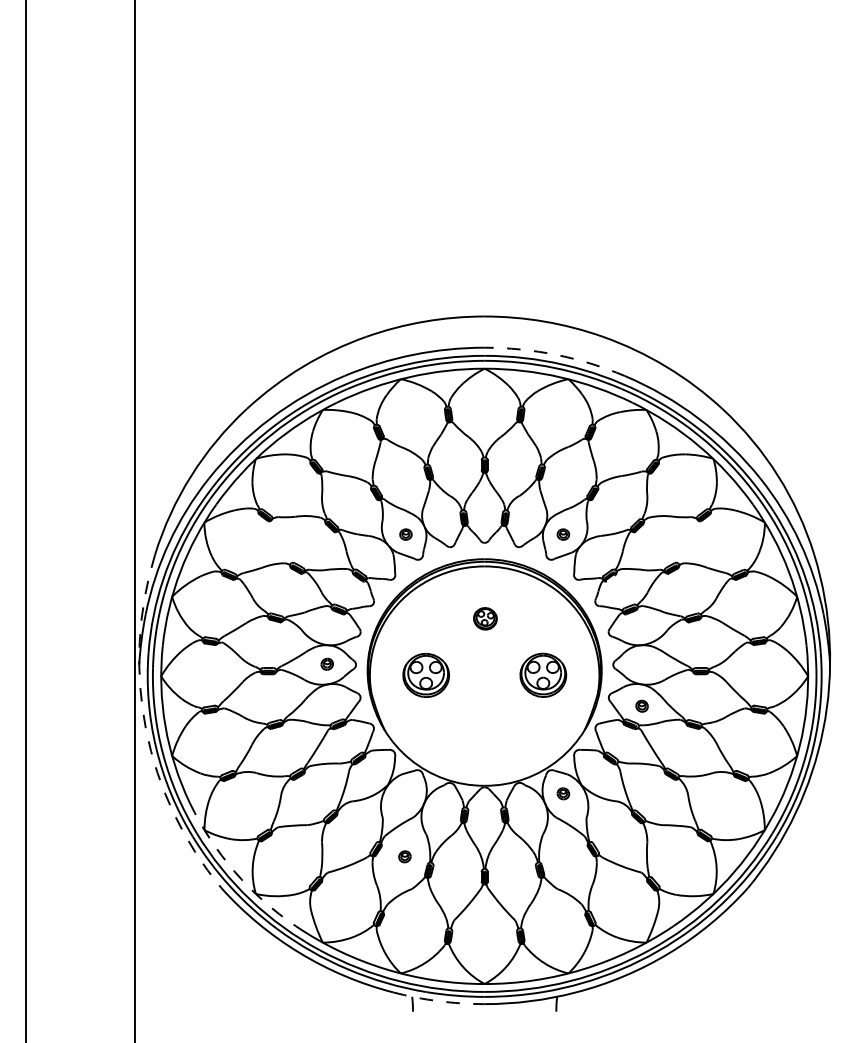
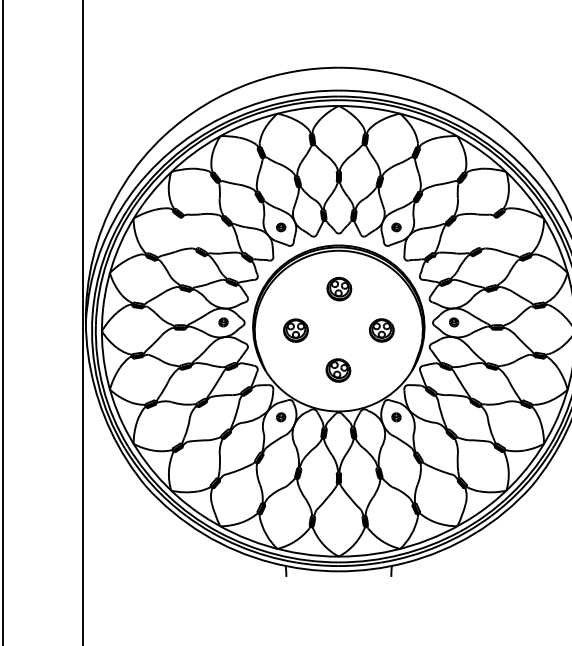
arc: (556, 354) -> (391, 95), dashed -> solid
part: (485, 618) -> (339, 288), size x1.43
part: (543, 674) -> (381, 329), size x0.71
part: (425, 675) -> (295, 330), size x0.71
part: (641, 705) -> (453, 321), moved
arc: (146, 729) -> (91, 370), dashed -> solid
part: (484, 729) -> (338, 370), added
part: (404, 856) -> (280, 417), moved
arc: (234, 871) -> (155, 474), dashed -> solid
arc: (438, 1001) -> (305, 569), dashed -> solid

